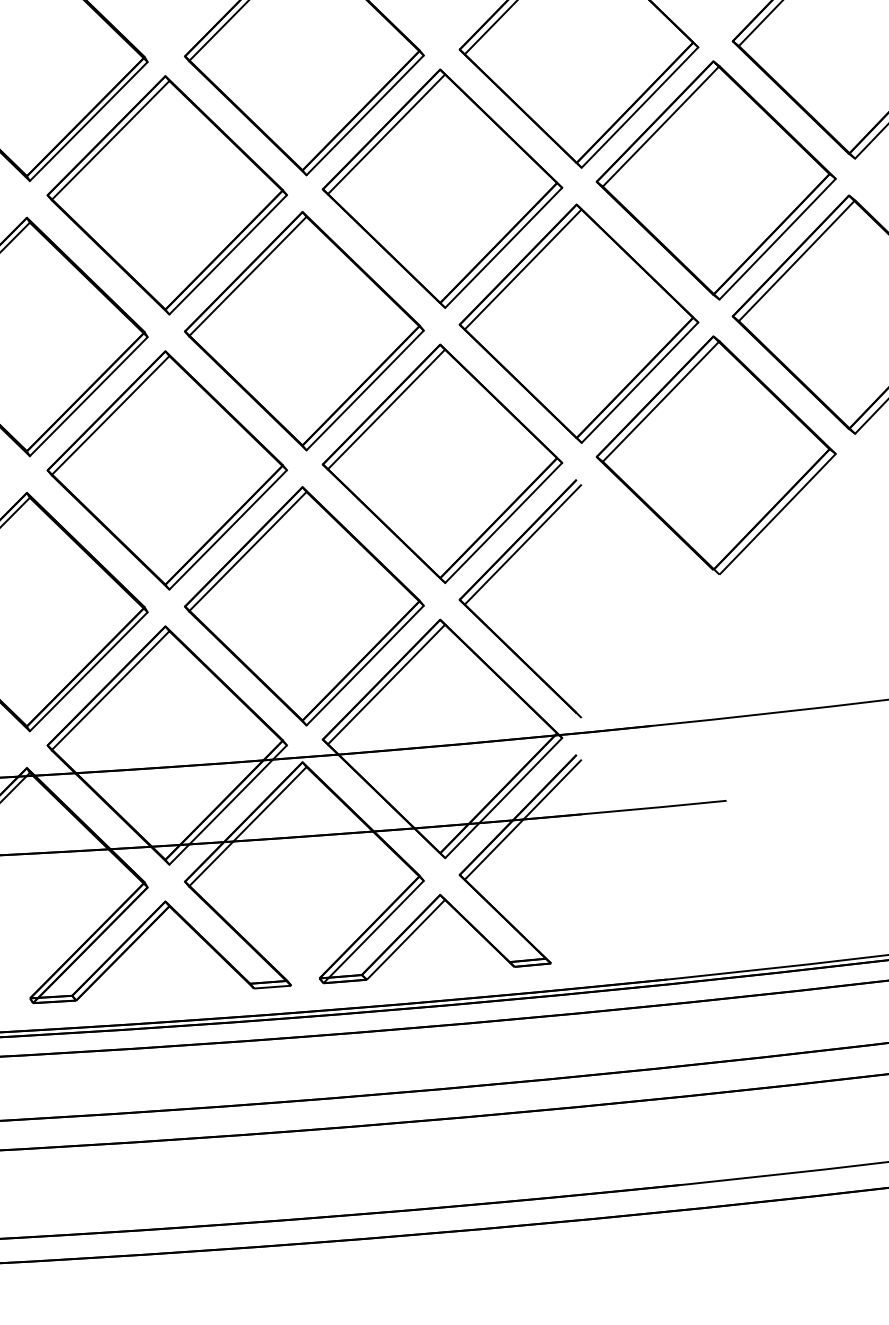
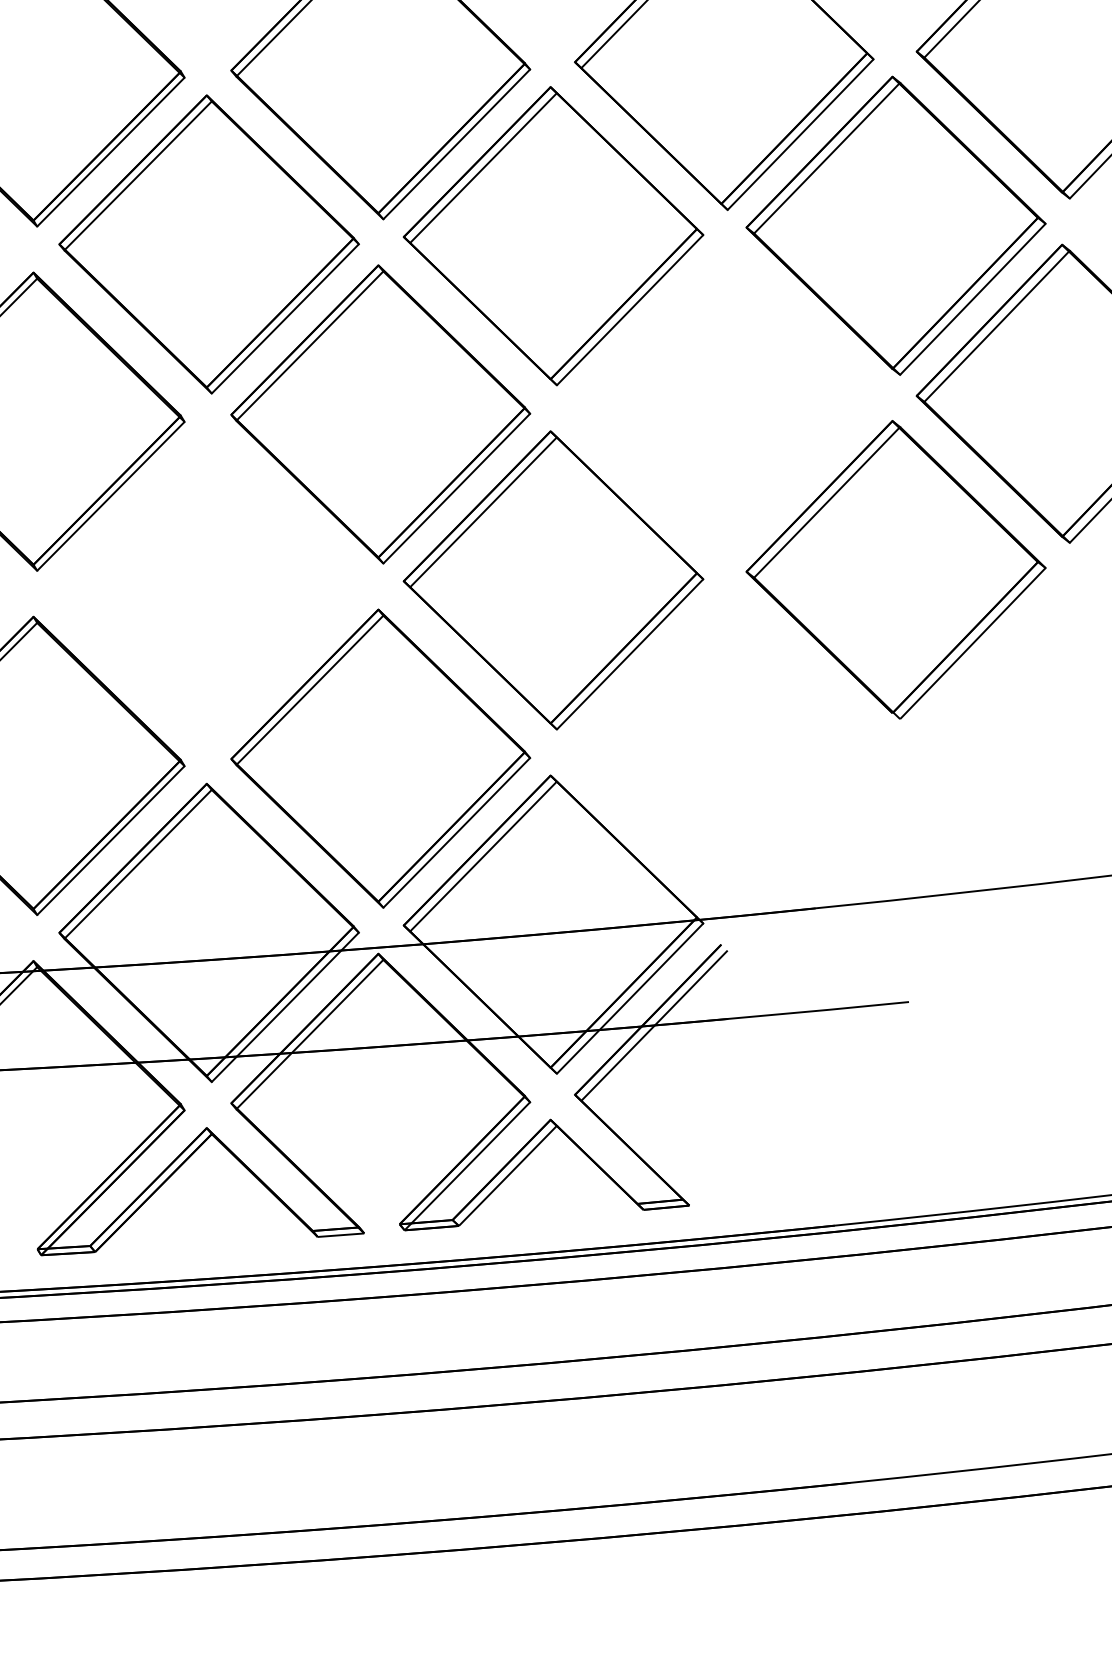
part: (579, 324) -> (724, 405), removed
part: (166, 470) -> (208, 588), removed
part: (492, 578) -> (615, 723), removed

